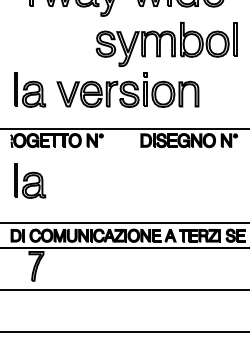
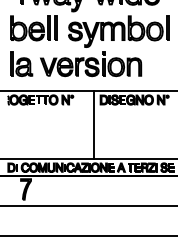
part: (46, 39) -> (33, 28), added
line: (131, 175) -> (93, 124), added
part: (30, 180) -> (21, 128), removed

